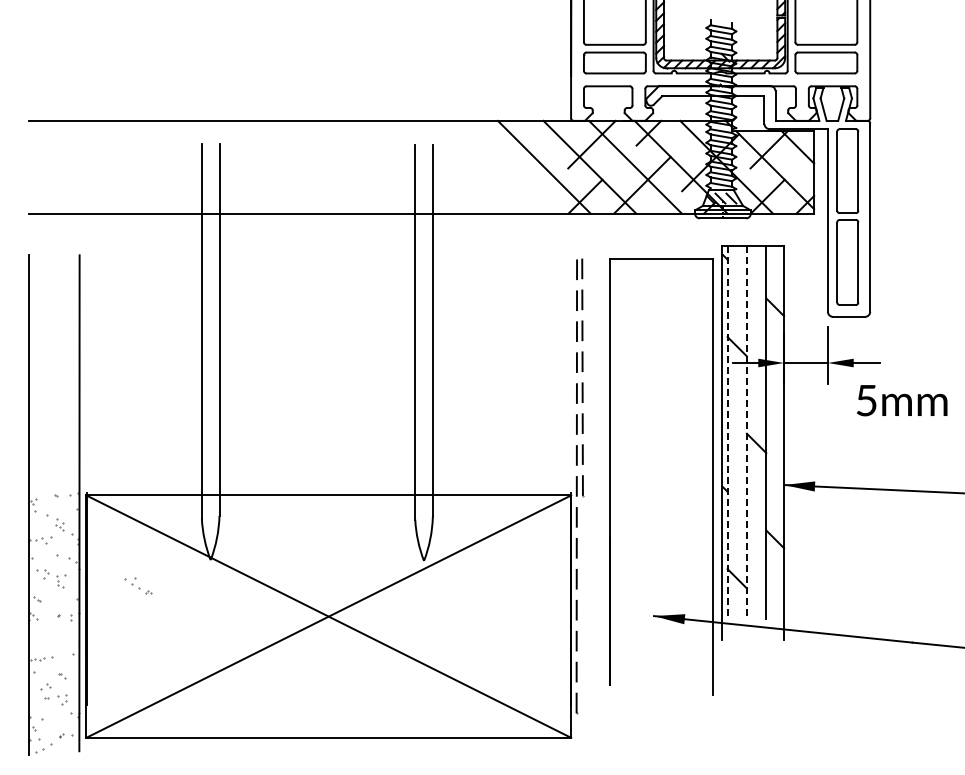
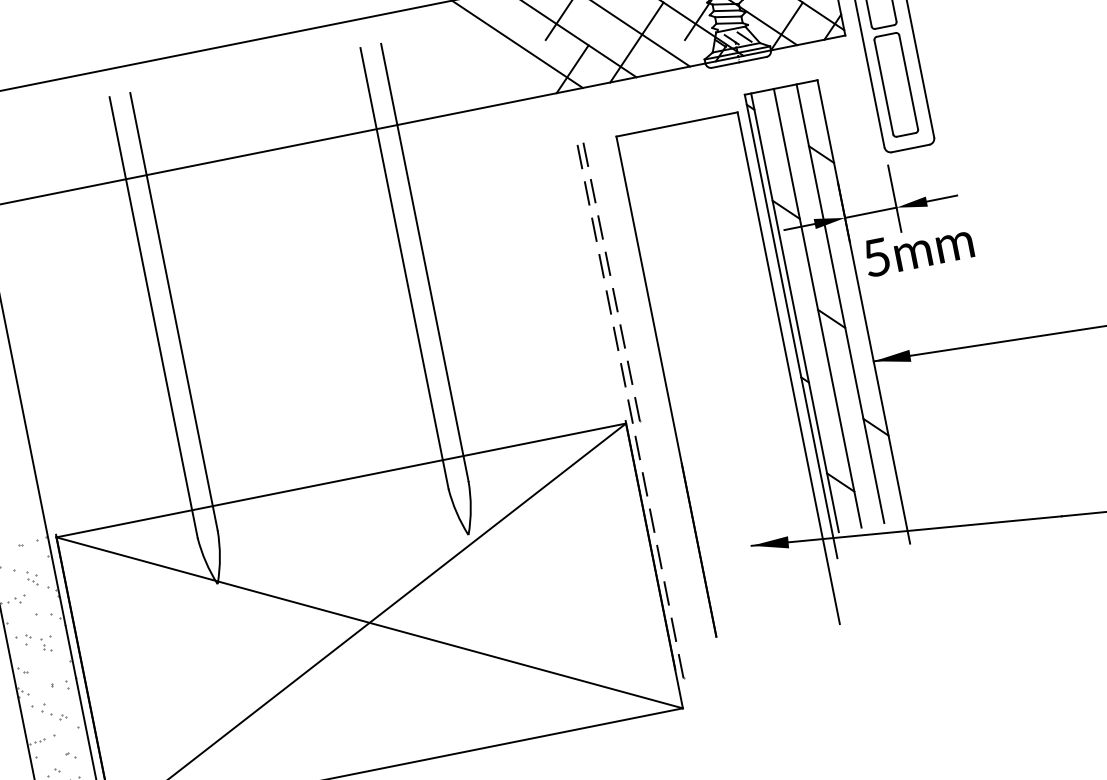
text: (902, 400) -> (918, 249), moved
line: (727, 432) -> (794, 312), dashed -> solid
line: (746, 432) -> (817, 308), dashed -> solid
part: (138, 585) -> (49, 711), moved

